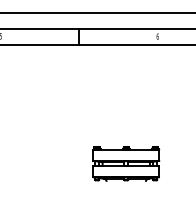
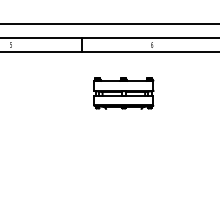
part: (125, 163) -> (123, 93), moved

